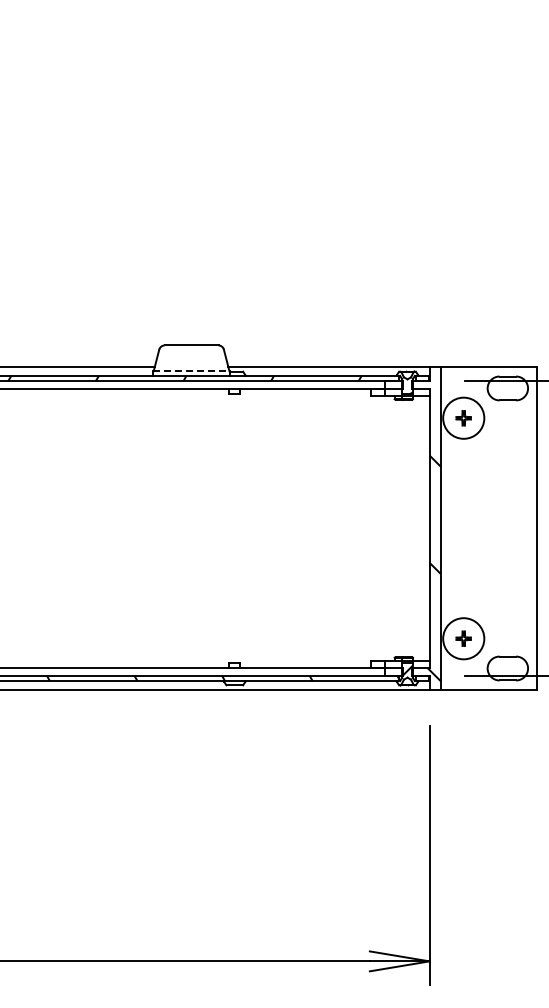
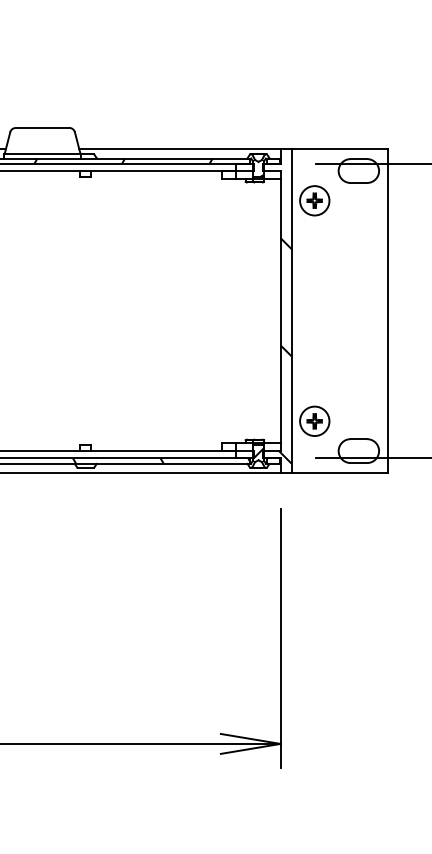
line: (191, 371) -> (42, 154), dashed -> solid
circle: (463, 417) -> (314, 200), size x0.71
circle: (463, 638) -> (314, 421), size x0.71

